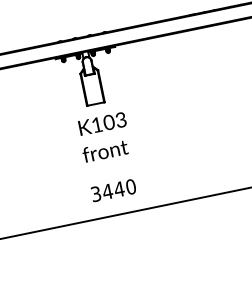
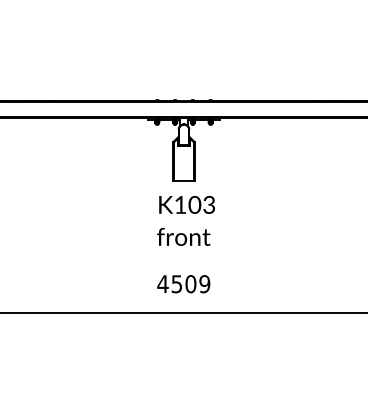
text: (113, 190) -> (183, 284), 3440 -> 4509

